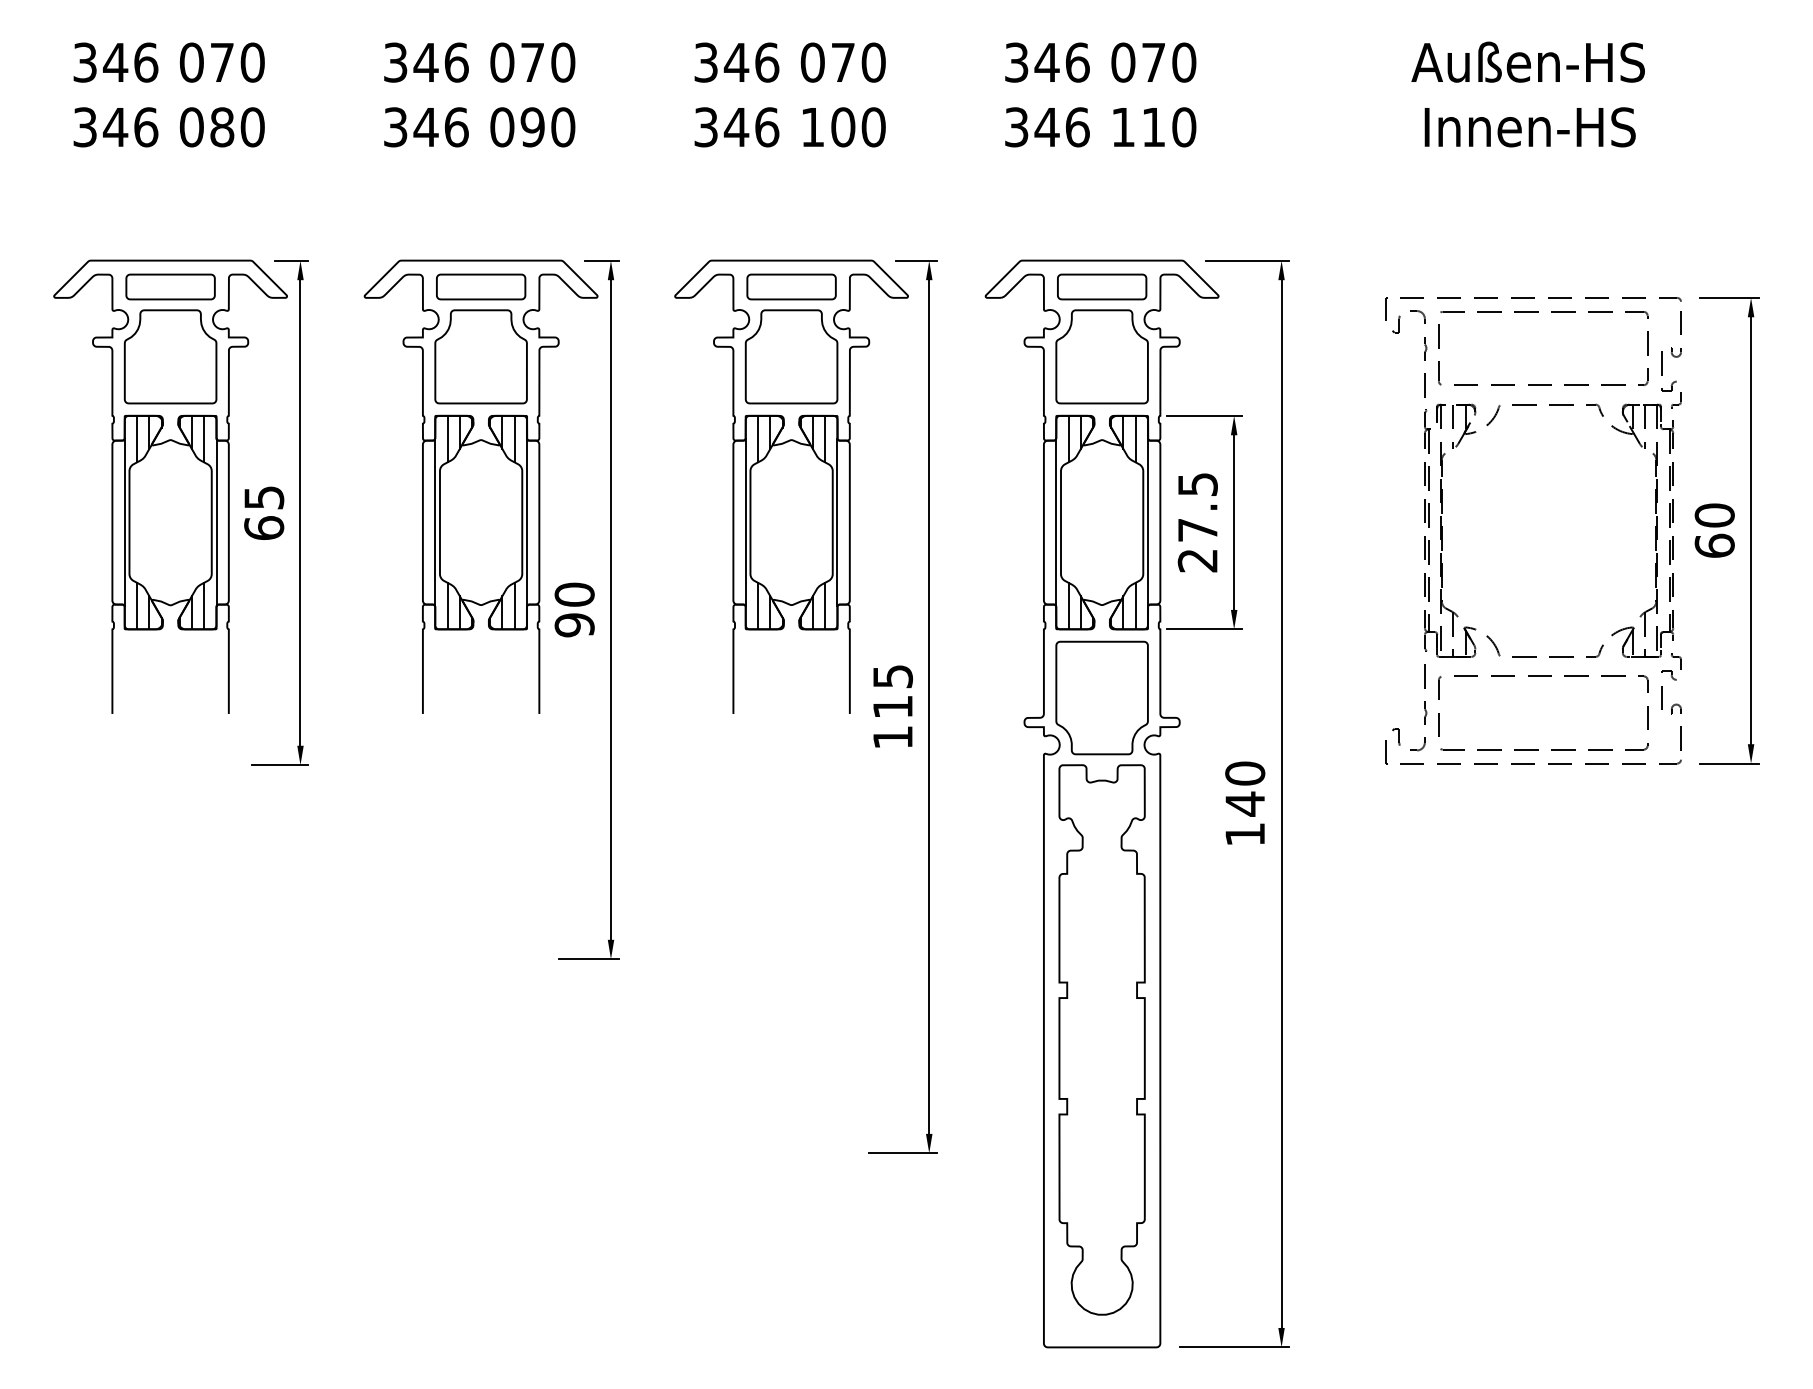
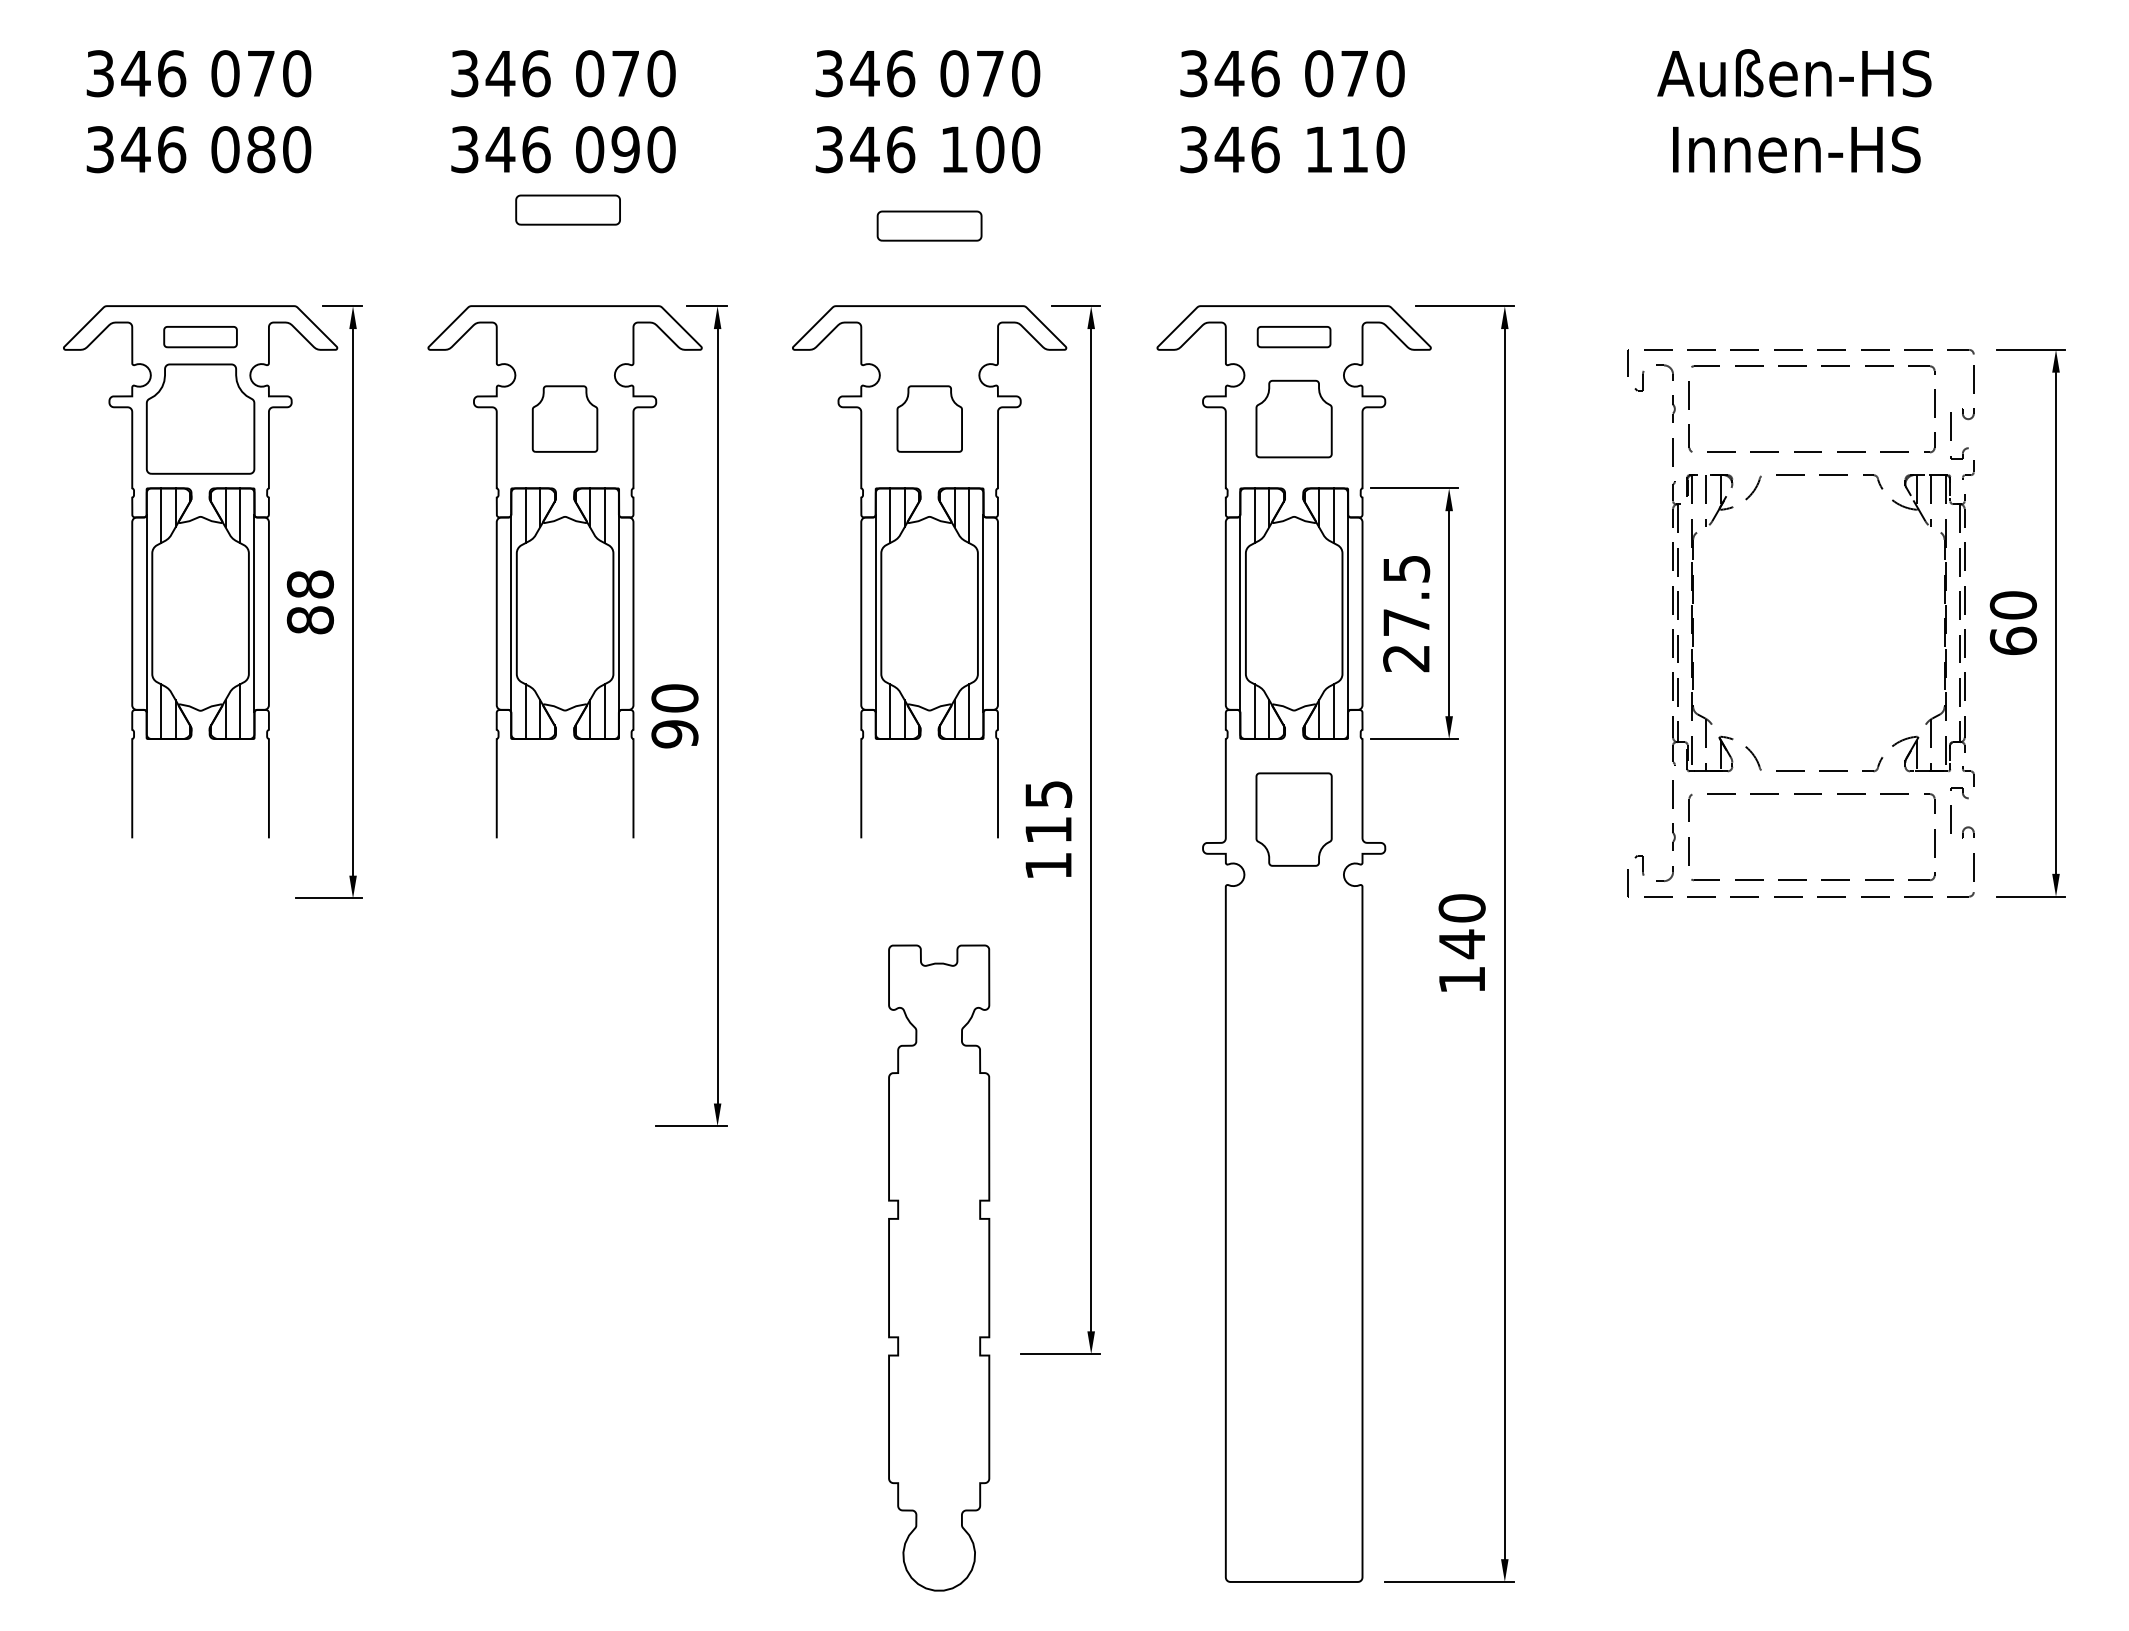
part: (170, 286) -> (200, 336), size x0.7
part: (480, 286) -> (567, 209), moved
part: (791, 286) -> (929, 225), moved
part: (1101, 286) -> (1293, 336), size x0.7
part: (480, 356) -> (564, 418), size x0.6
part: (791, 356) -> (929, 418), size x0.6
part: (1101, 356) -> (1293, 418), size x0.7
text: (263, 513) -> (309, 602), 65 -> 88
part: (1101, 697) -> (1293, 819), size x0.7
part: (1102, 1039) -> (939, 1267), moved

